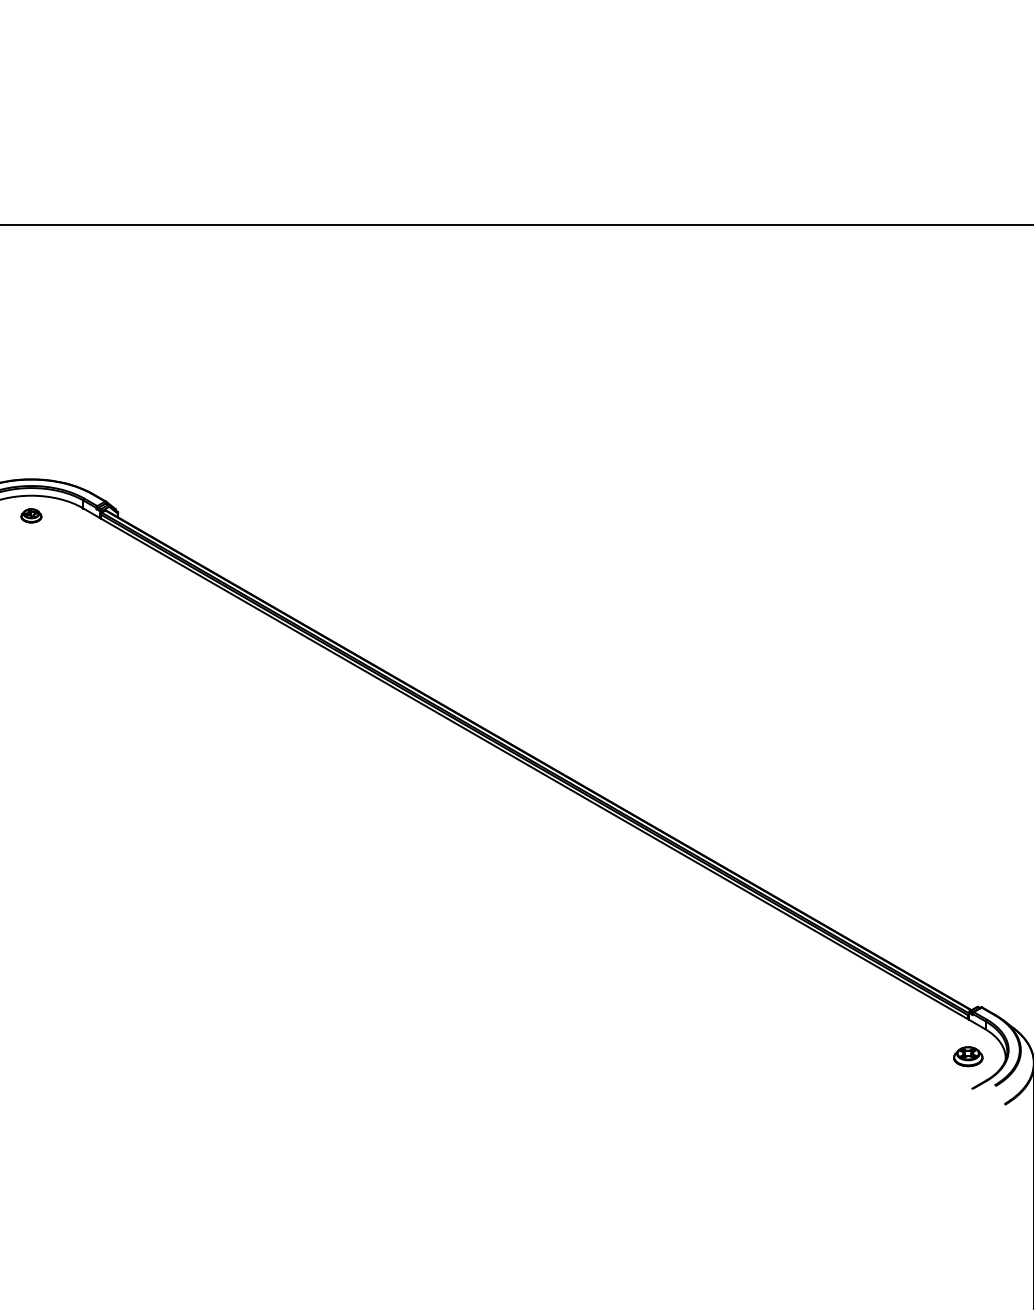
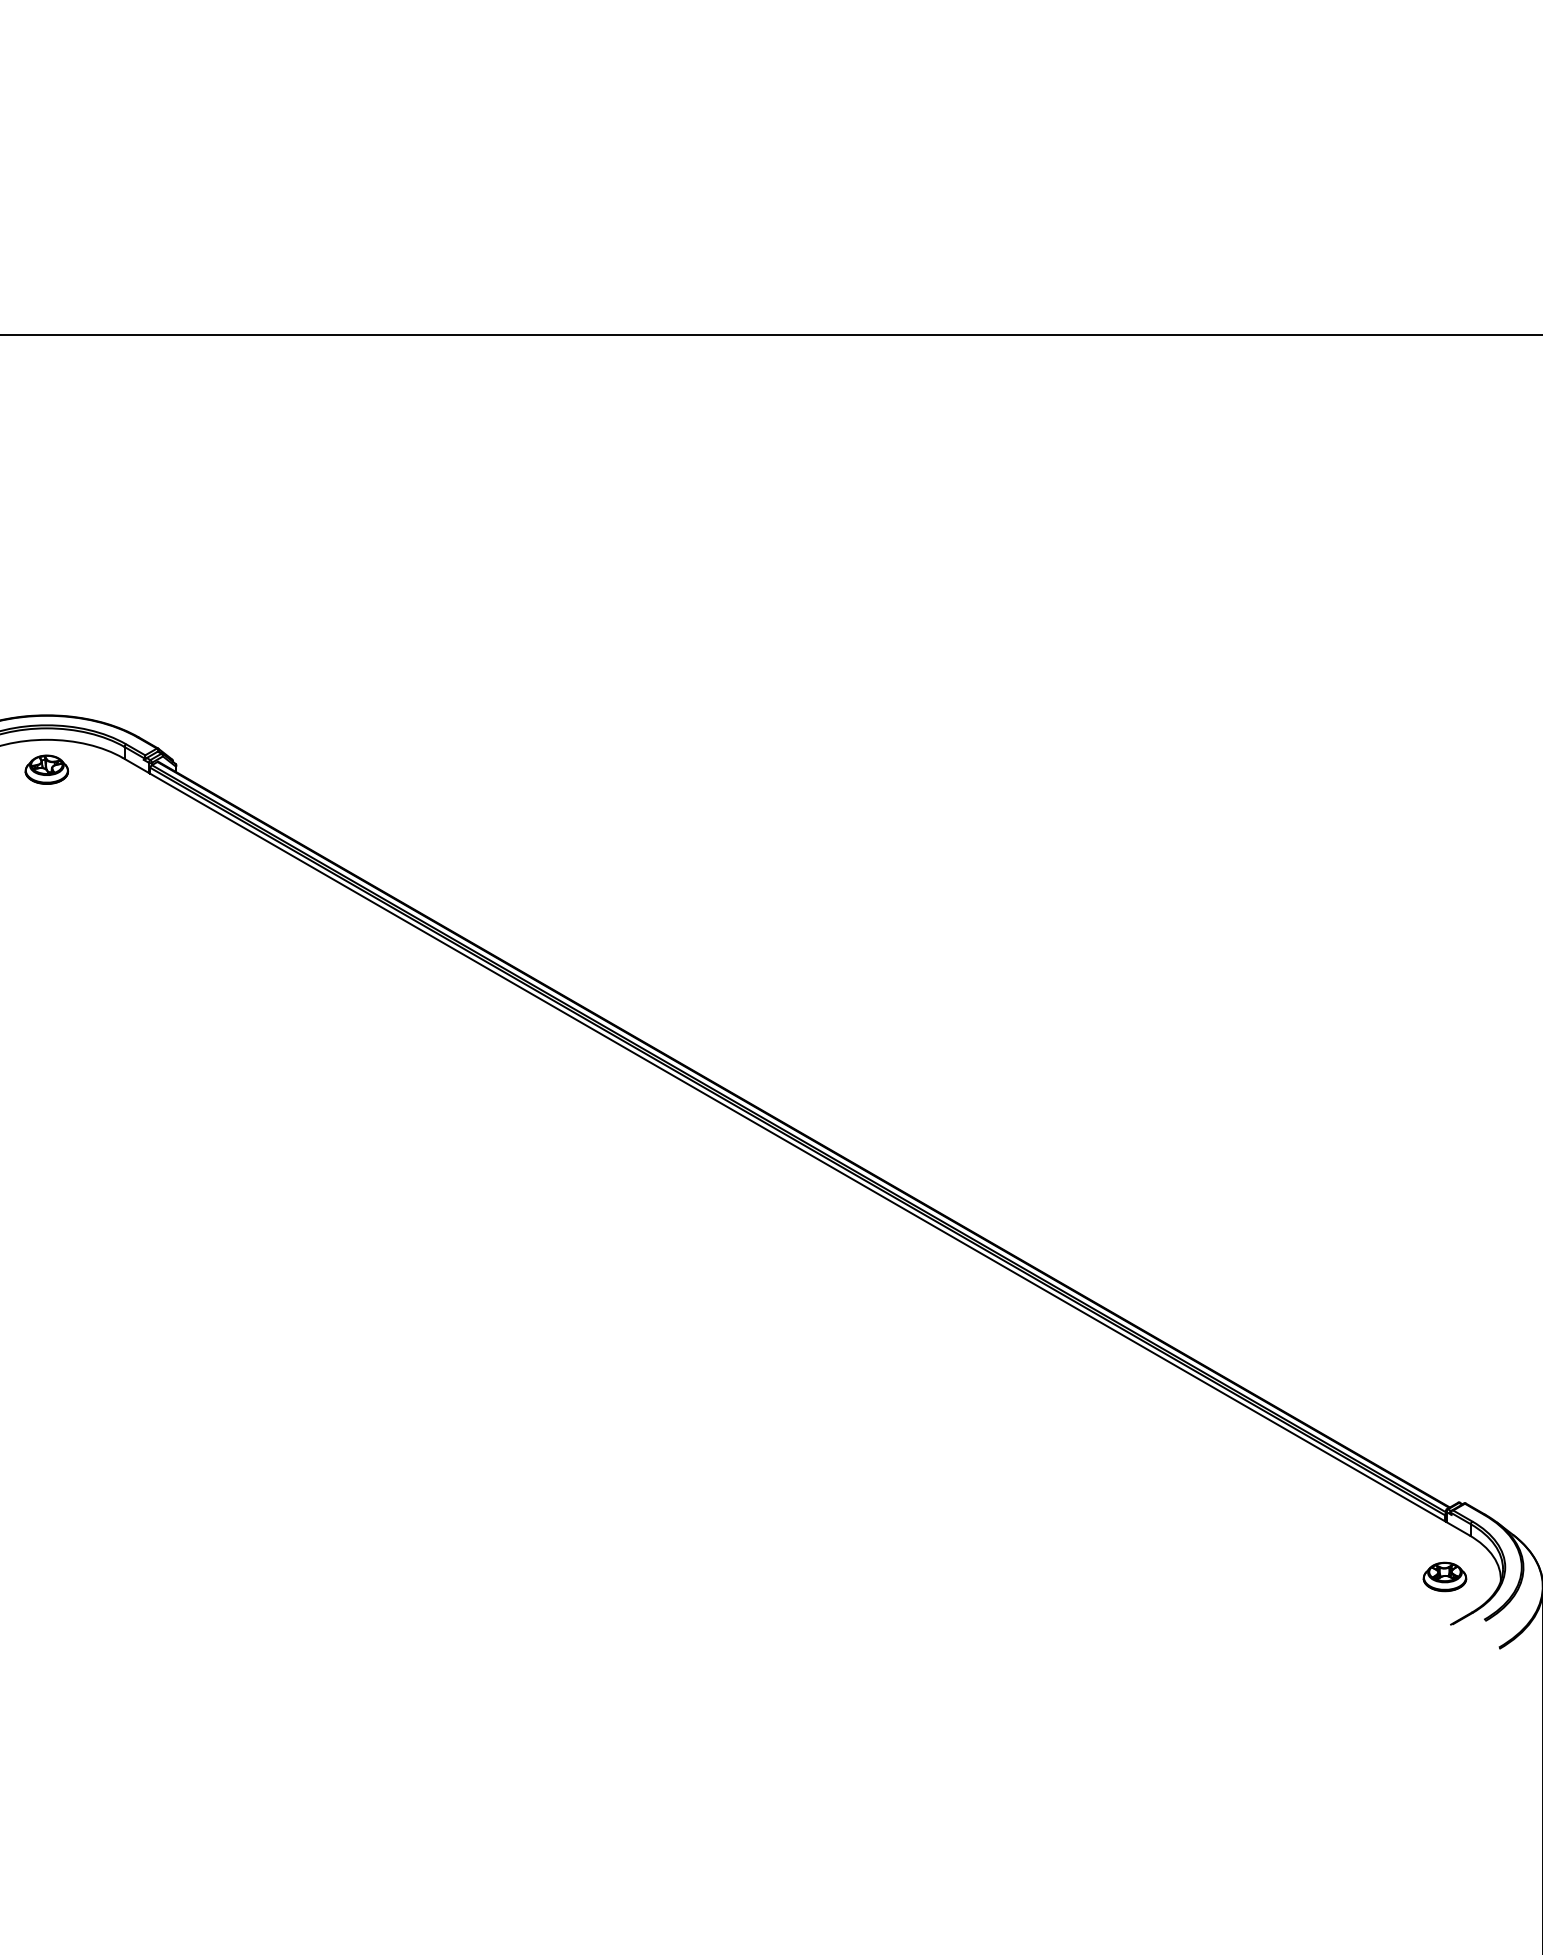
part: (31, 515) -> (46, 769), size x1.43

